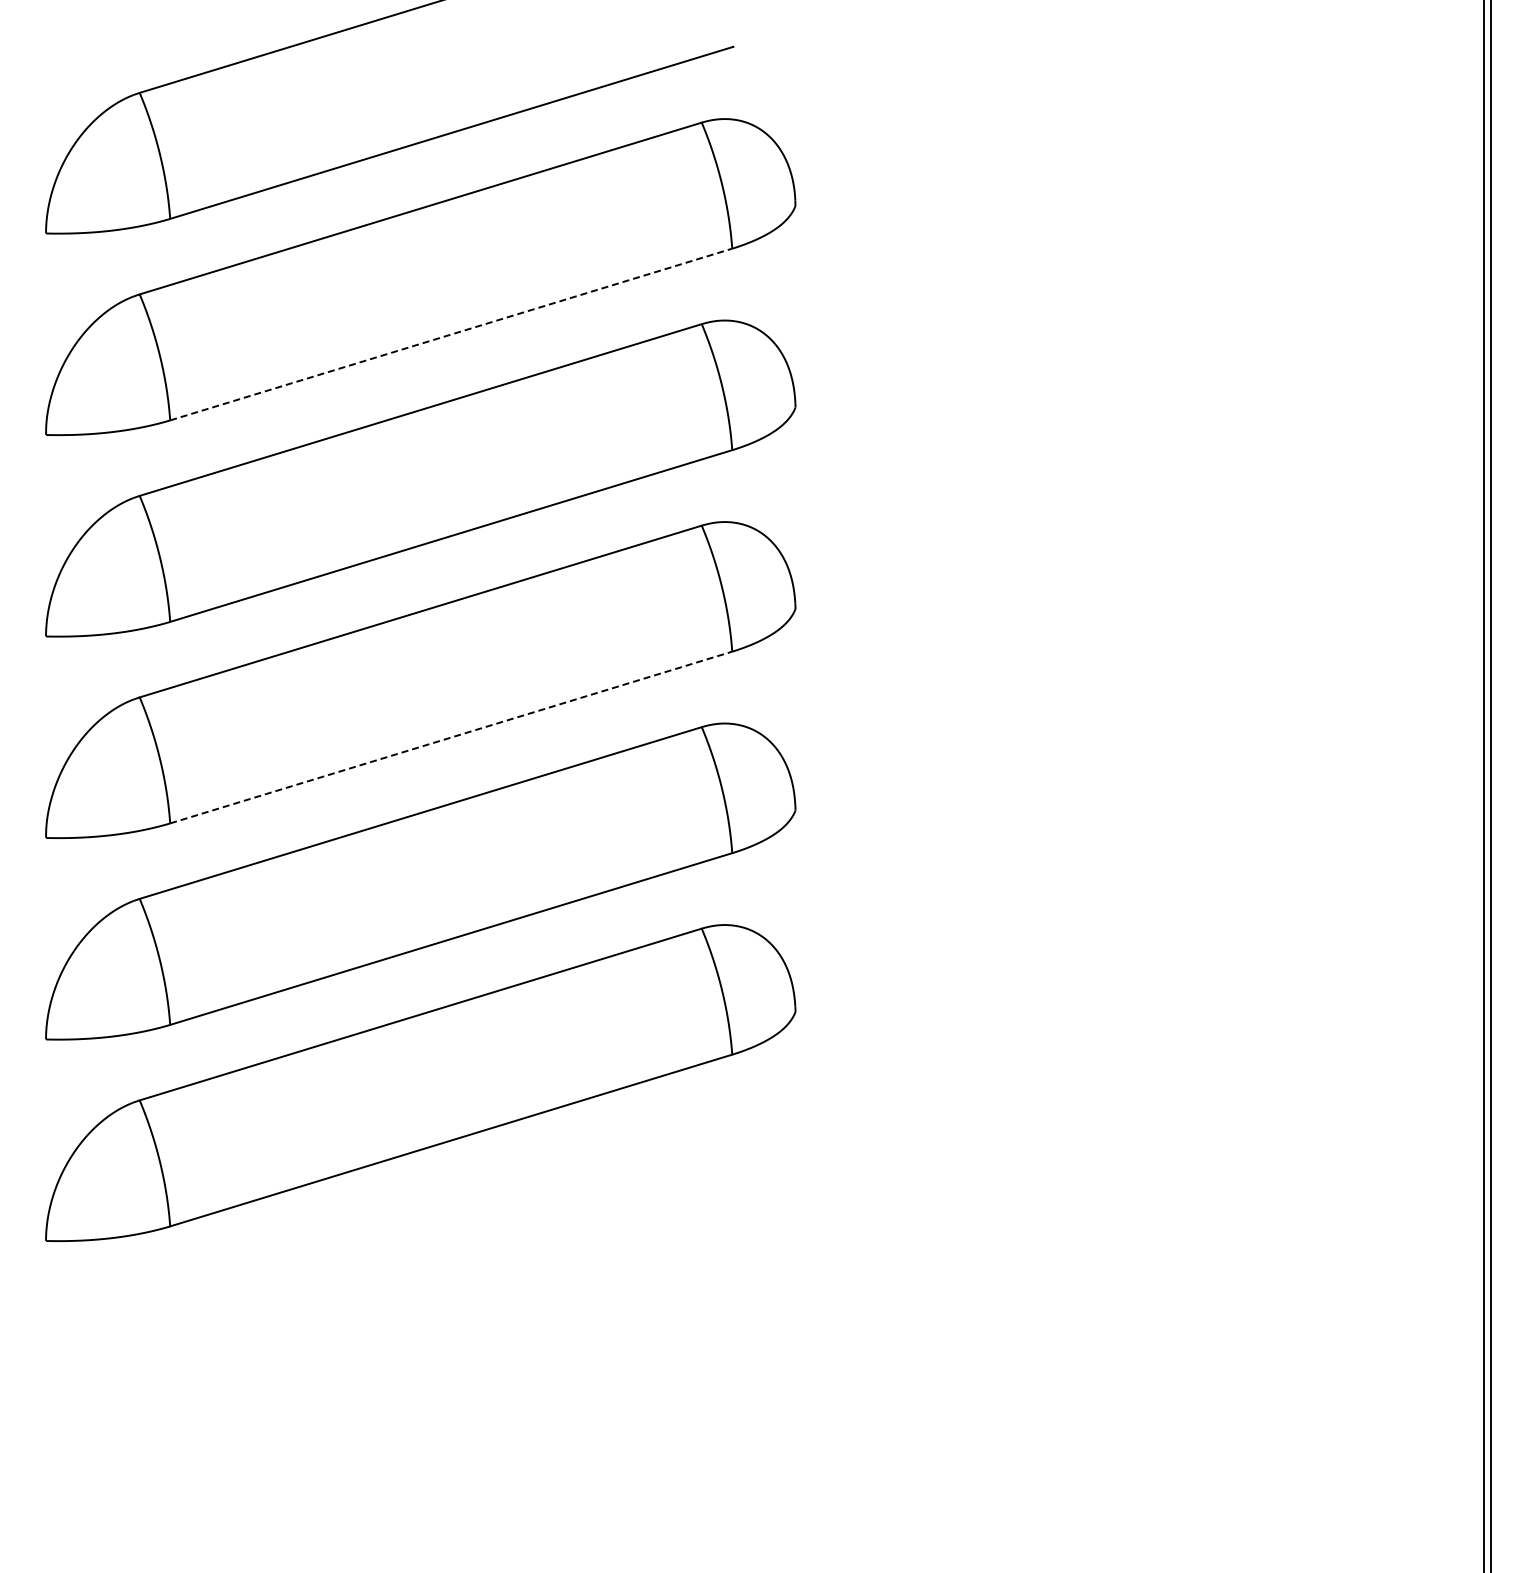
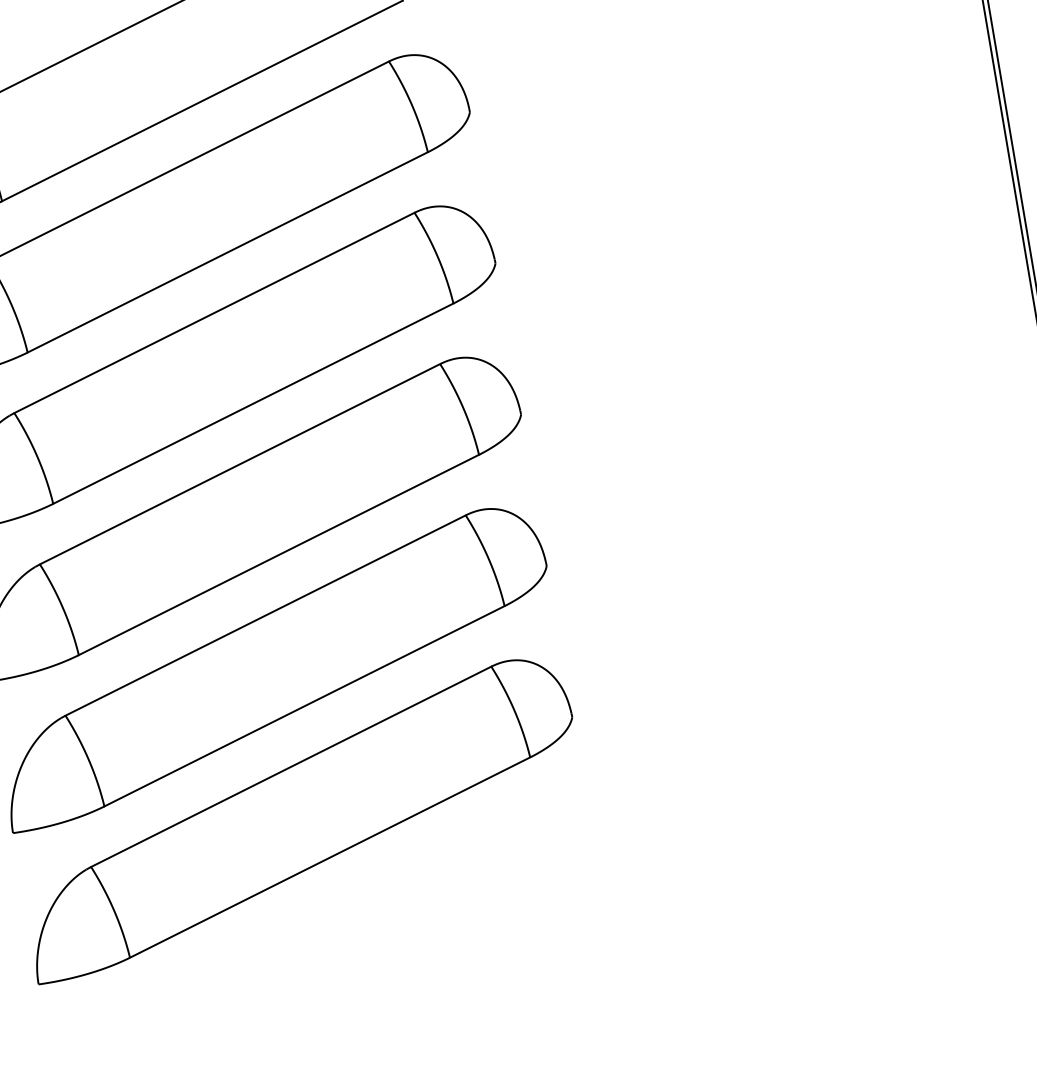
line: (451, 334) -> (227, 252), dashed -> solid
line: (451, 737) -> (279, 554), dashed -> solid

